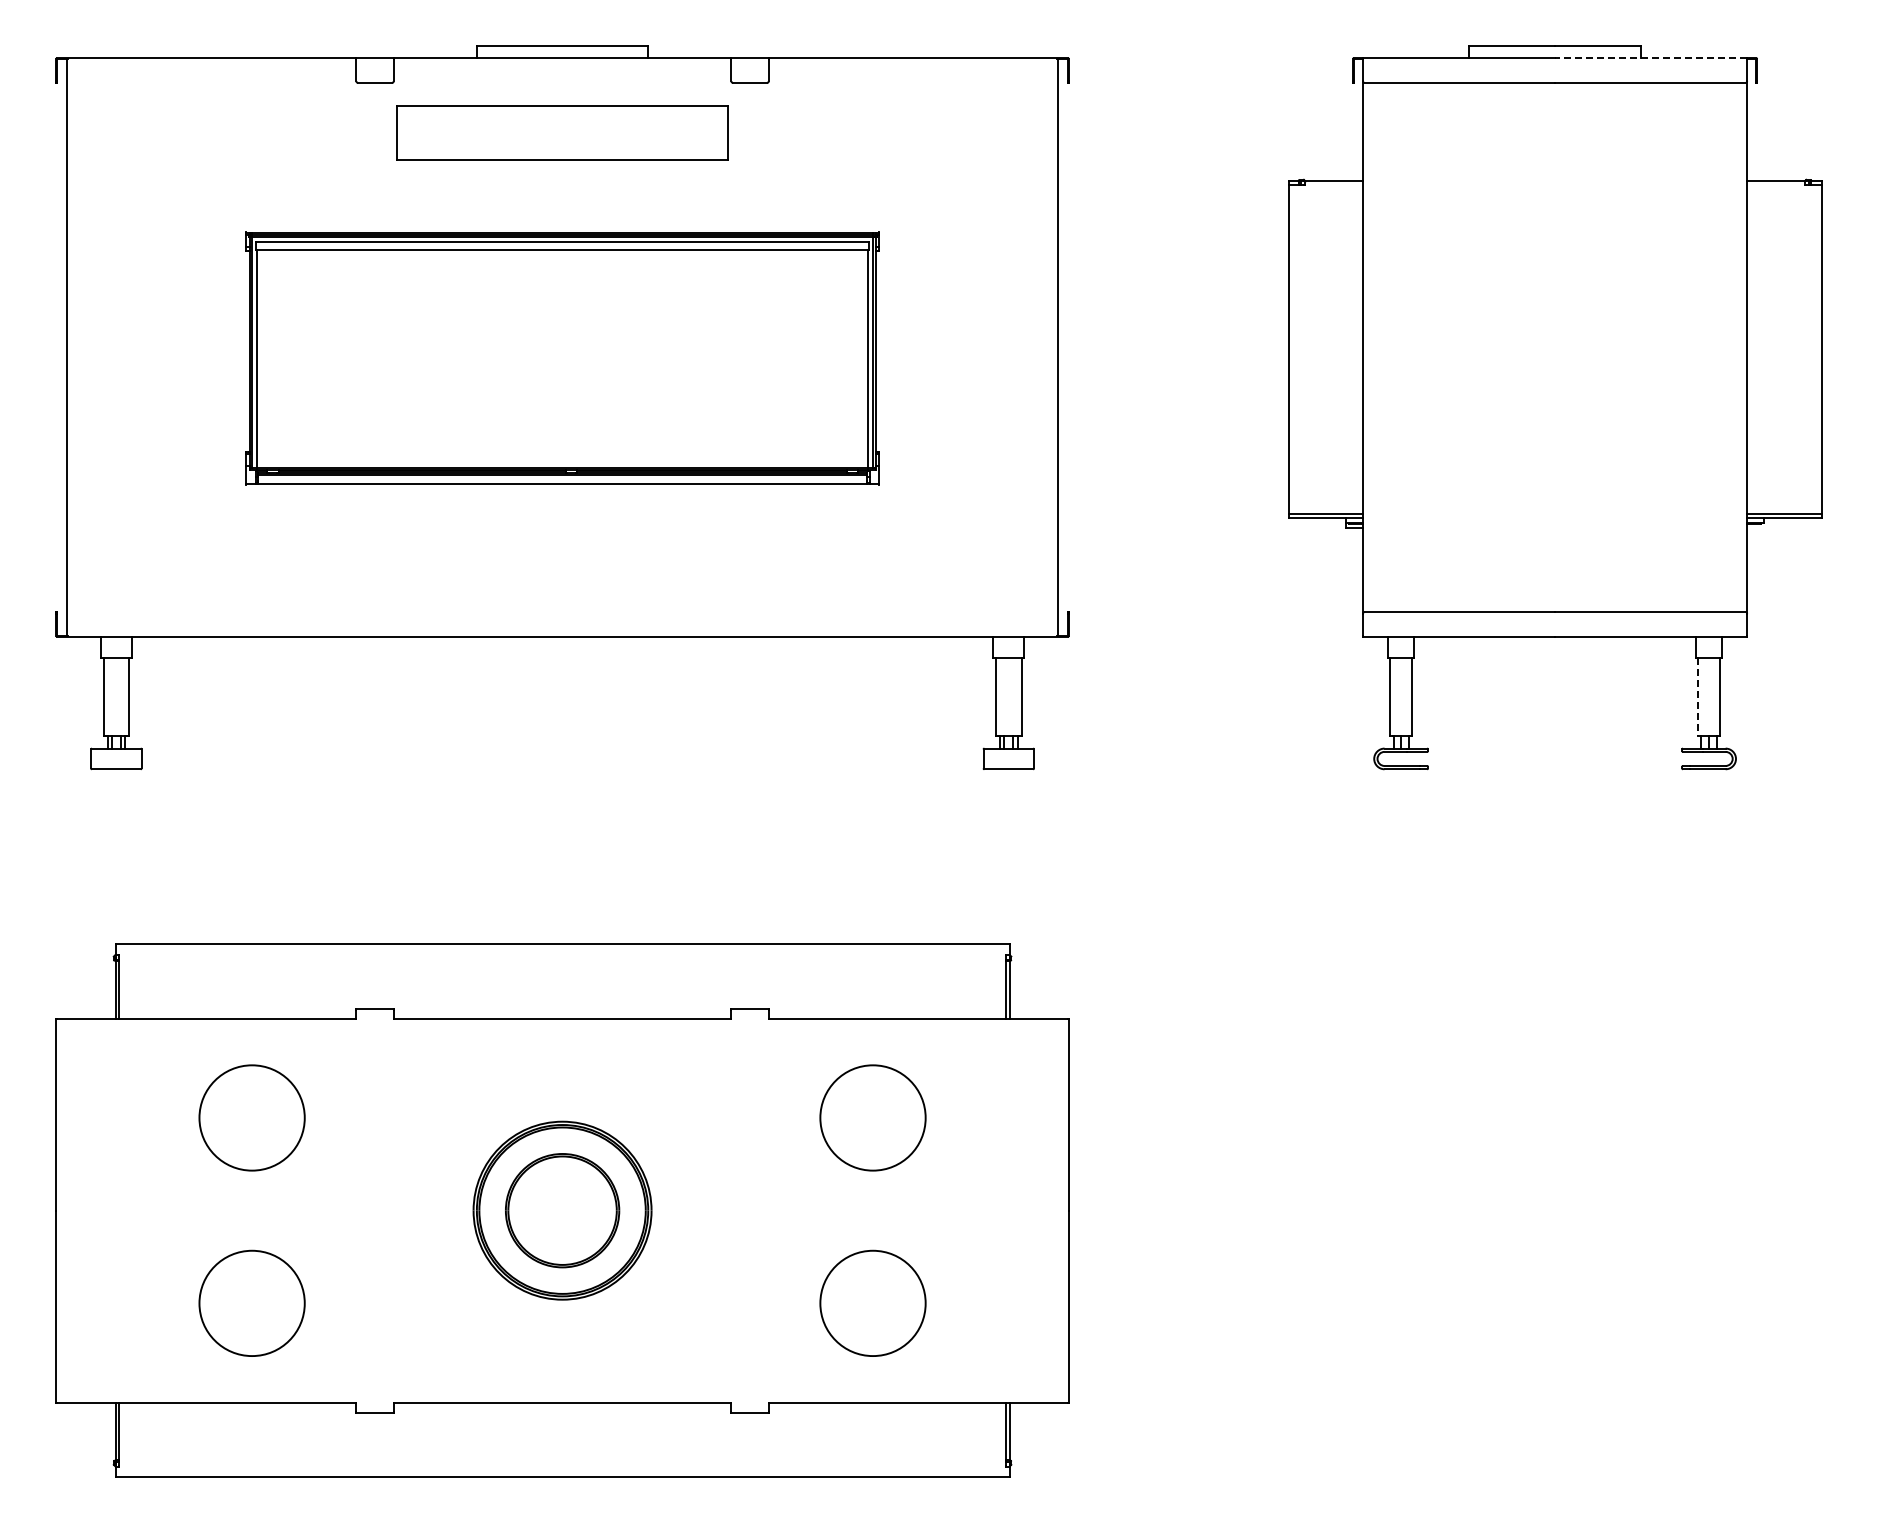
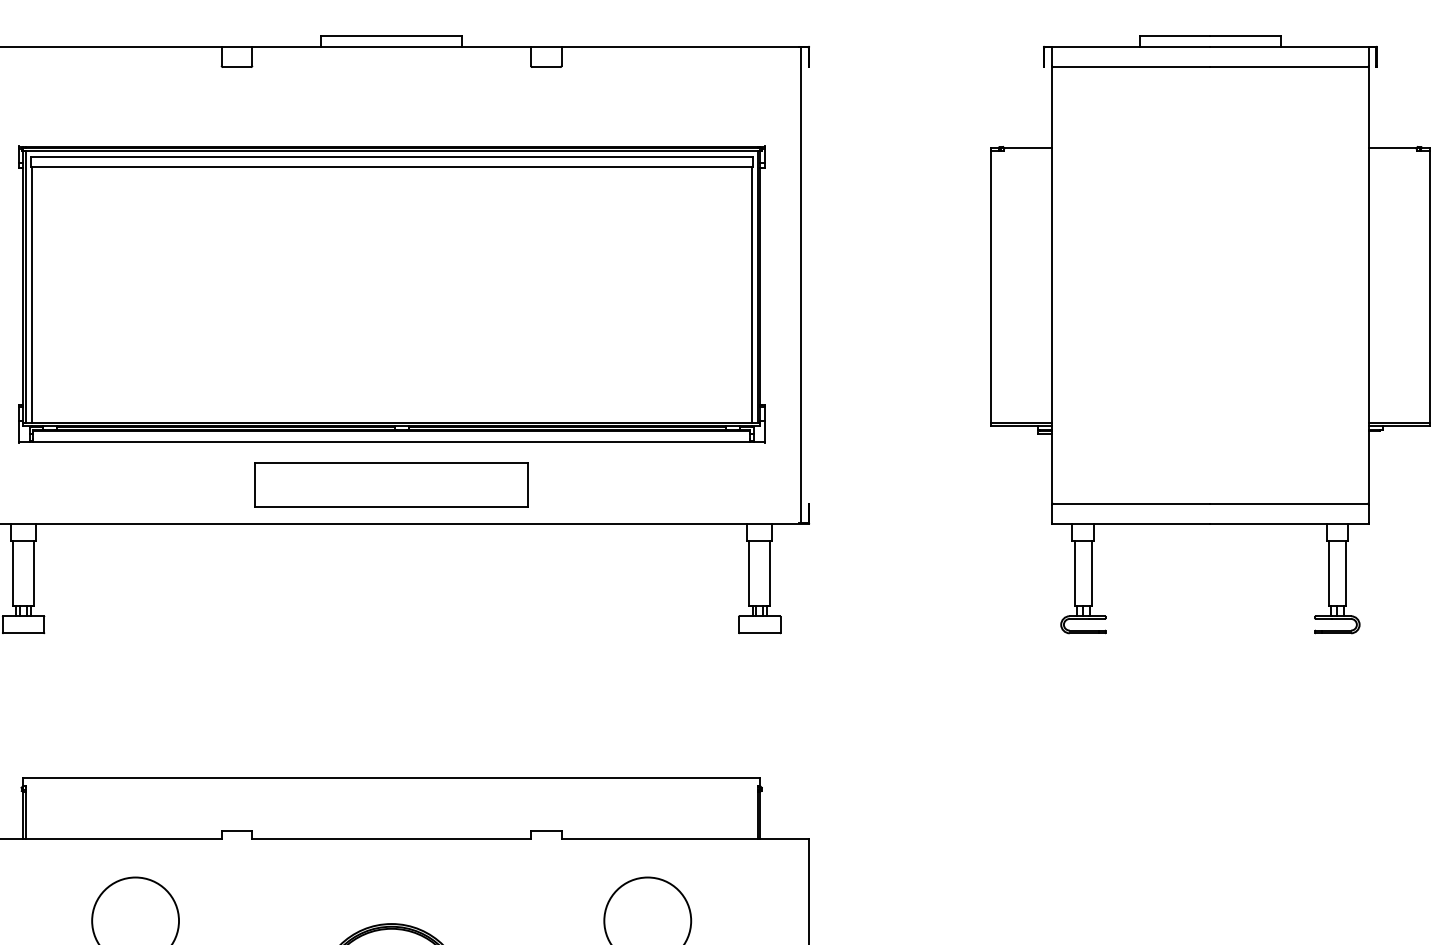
line: (1650, 58) -> (1289, 46), dashed -> solid
part: (562, 132) -> (391, 484), moved
part: (562, 358) -> (391, 294), size x1.43
line: (1698, 697) -> (1328, 574), dashed -> solid

